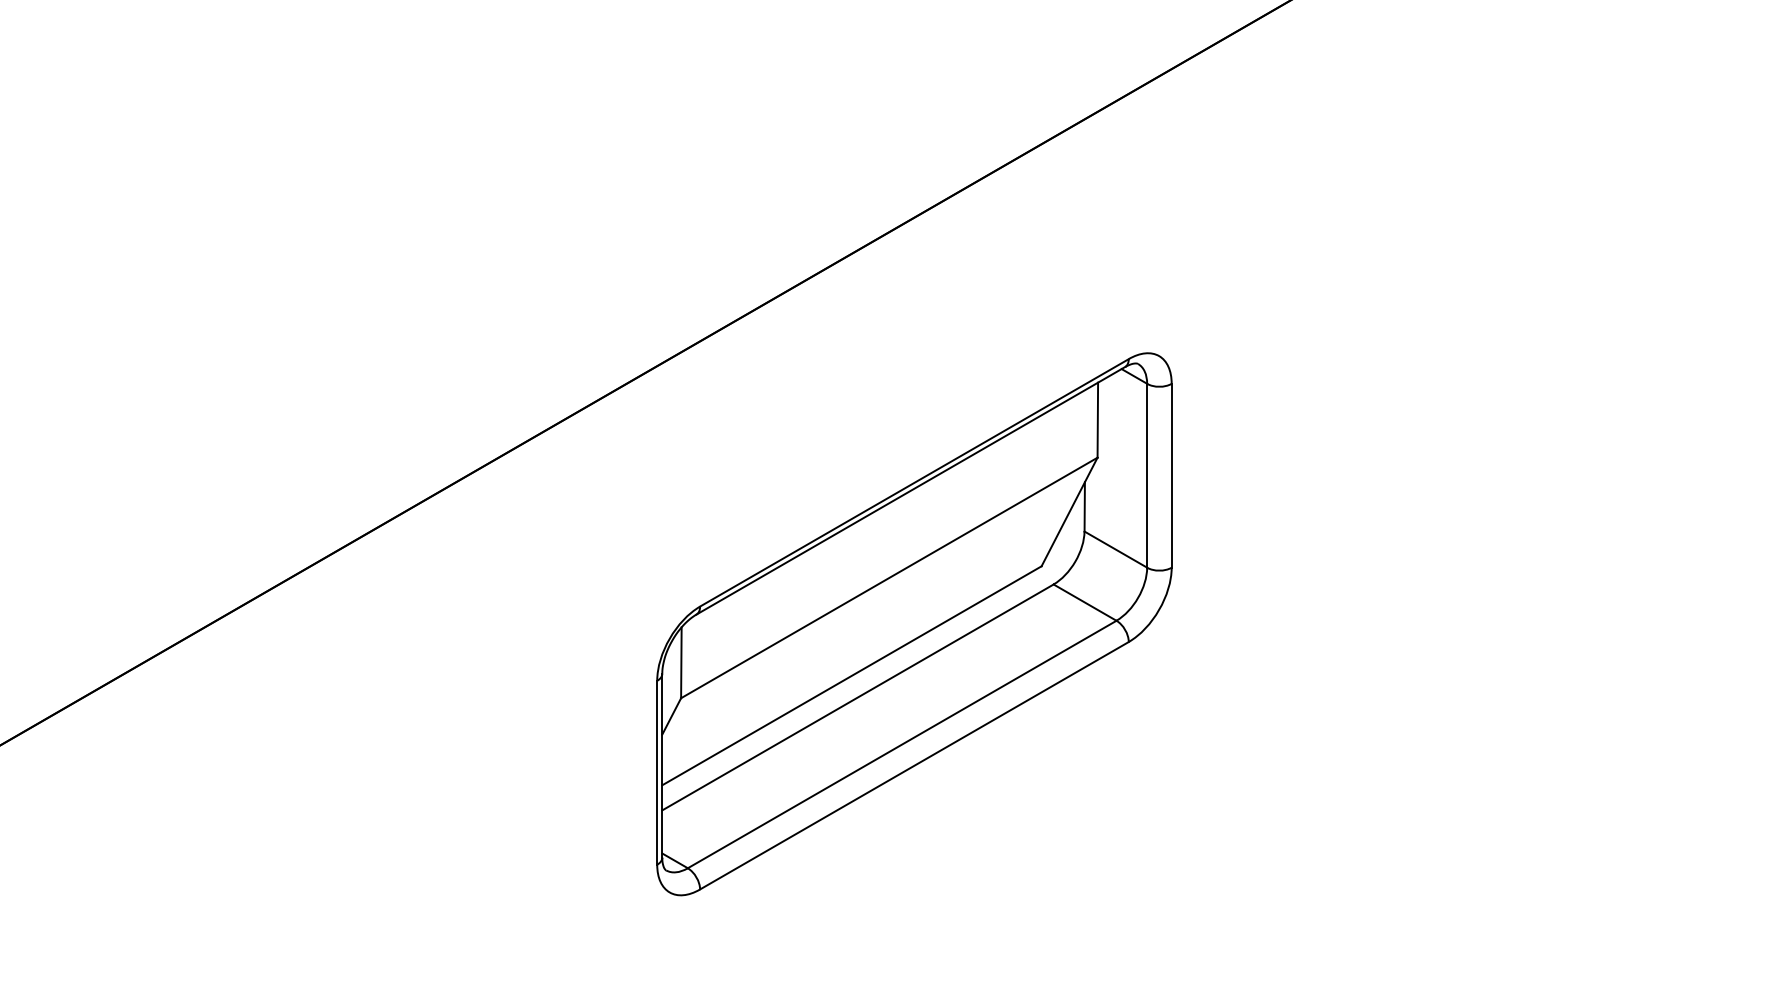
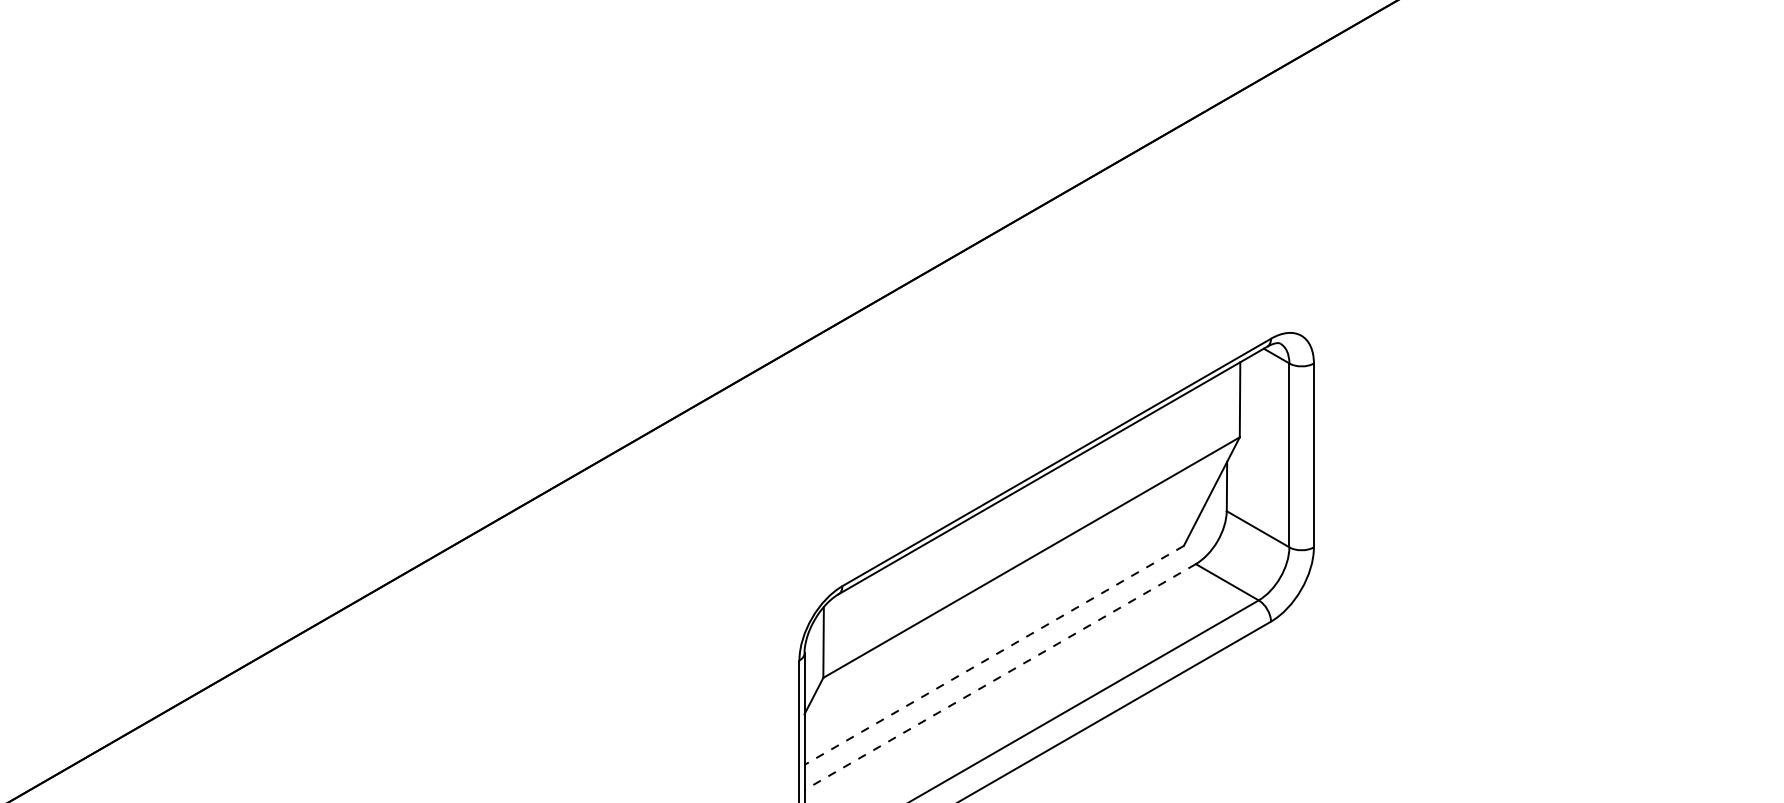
line: (851, 675) -> (993, 655), solid -> dashed
line: (857, 697) -> (999, 677), solid -> dashed

